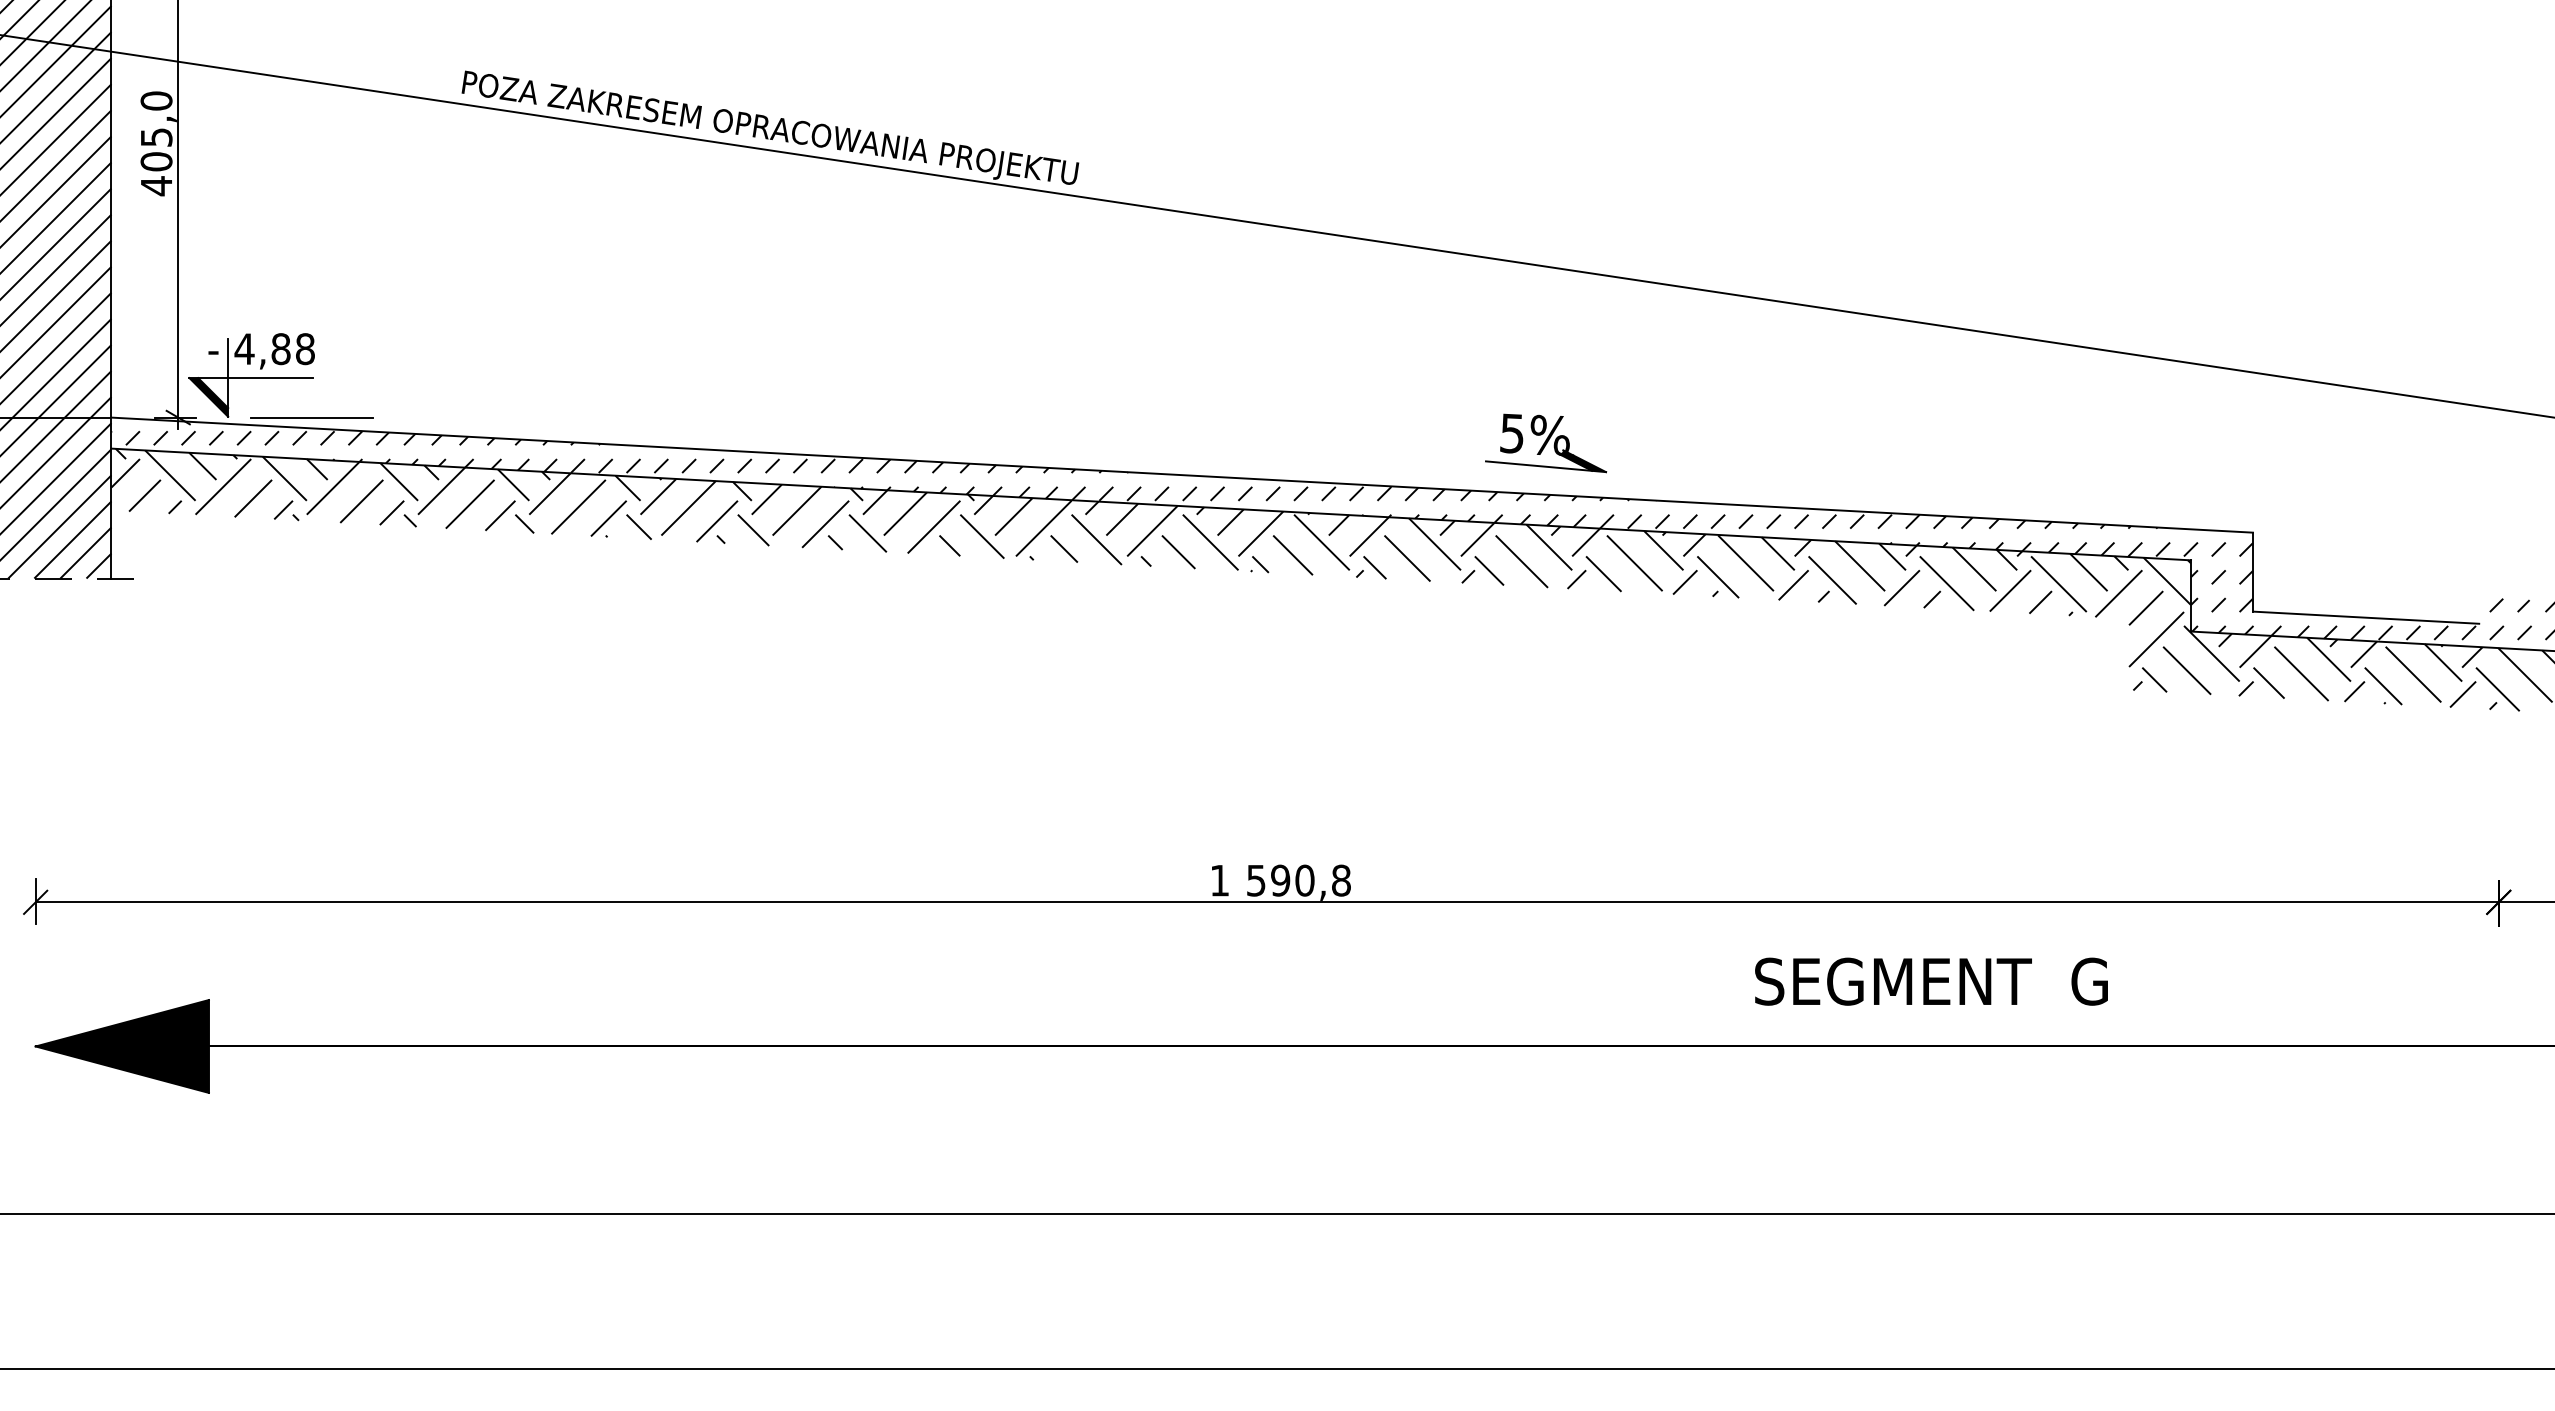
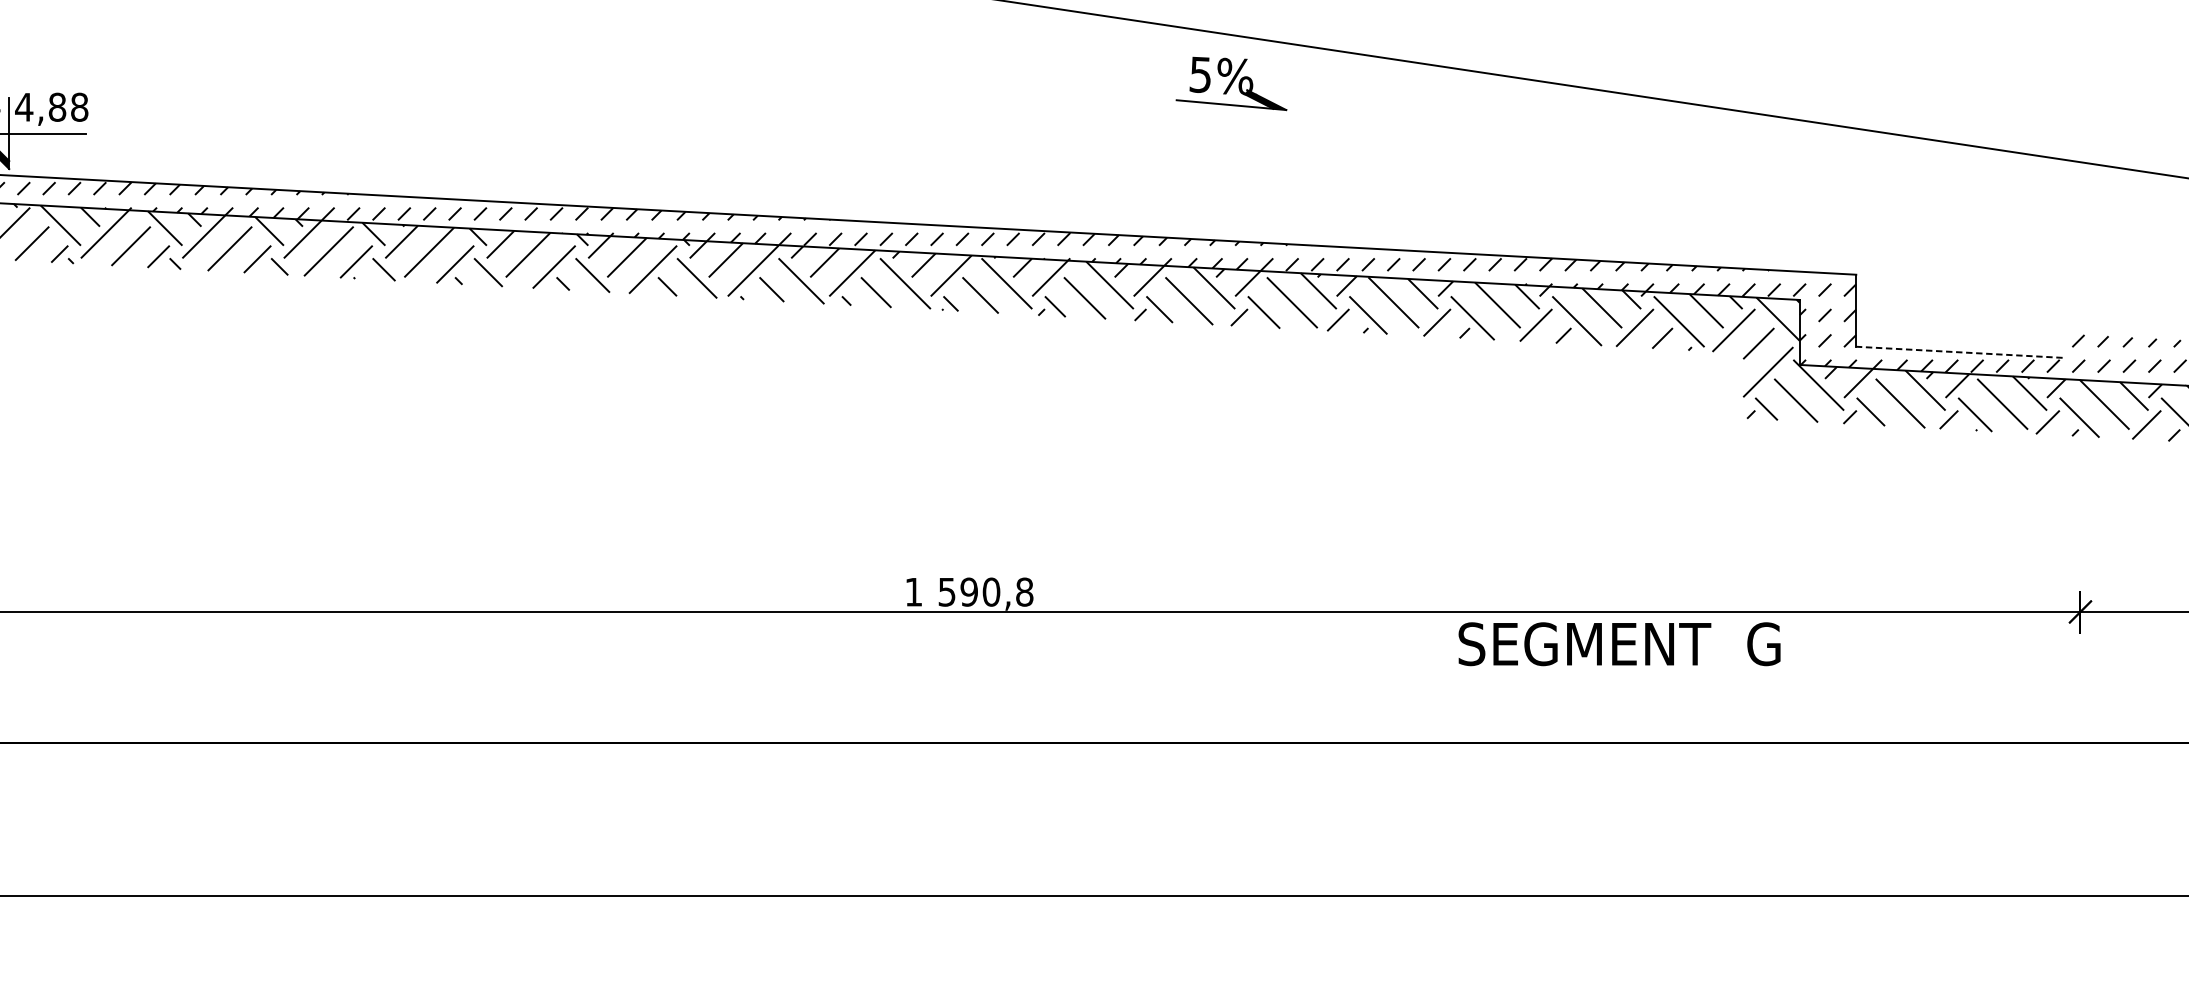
line: (312, 417) -> (86, 169), removed
part: (1546, 443) -> (1231, 83), moved
line: (2365, 617) -> (1958, 352), solid -> dashed
text: (1931, 981) -> (1619, 644), moved

